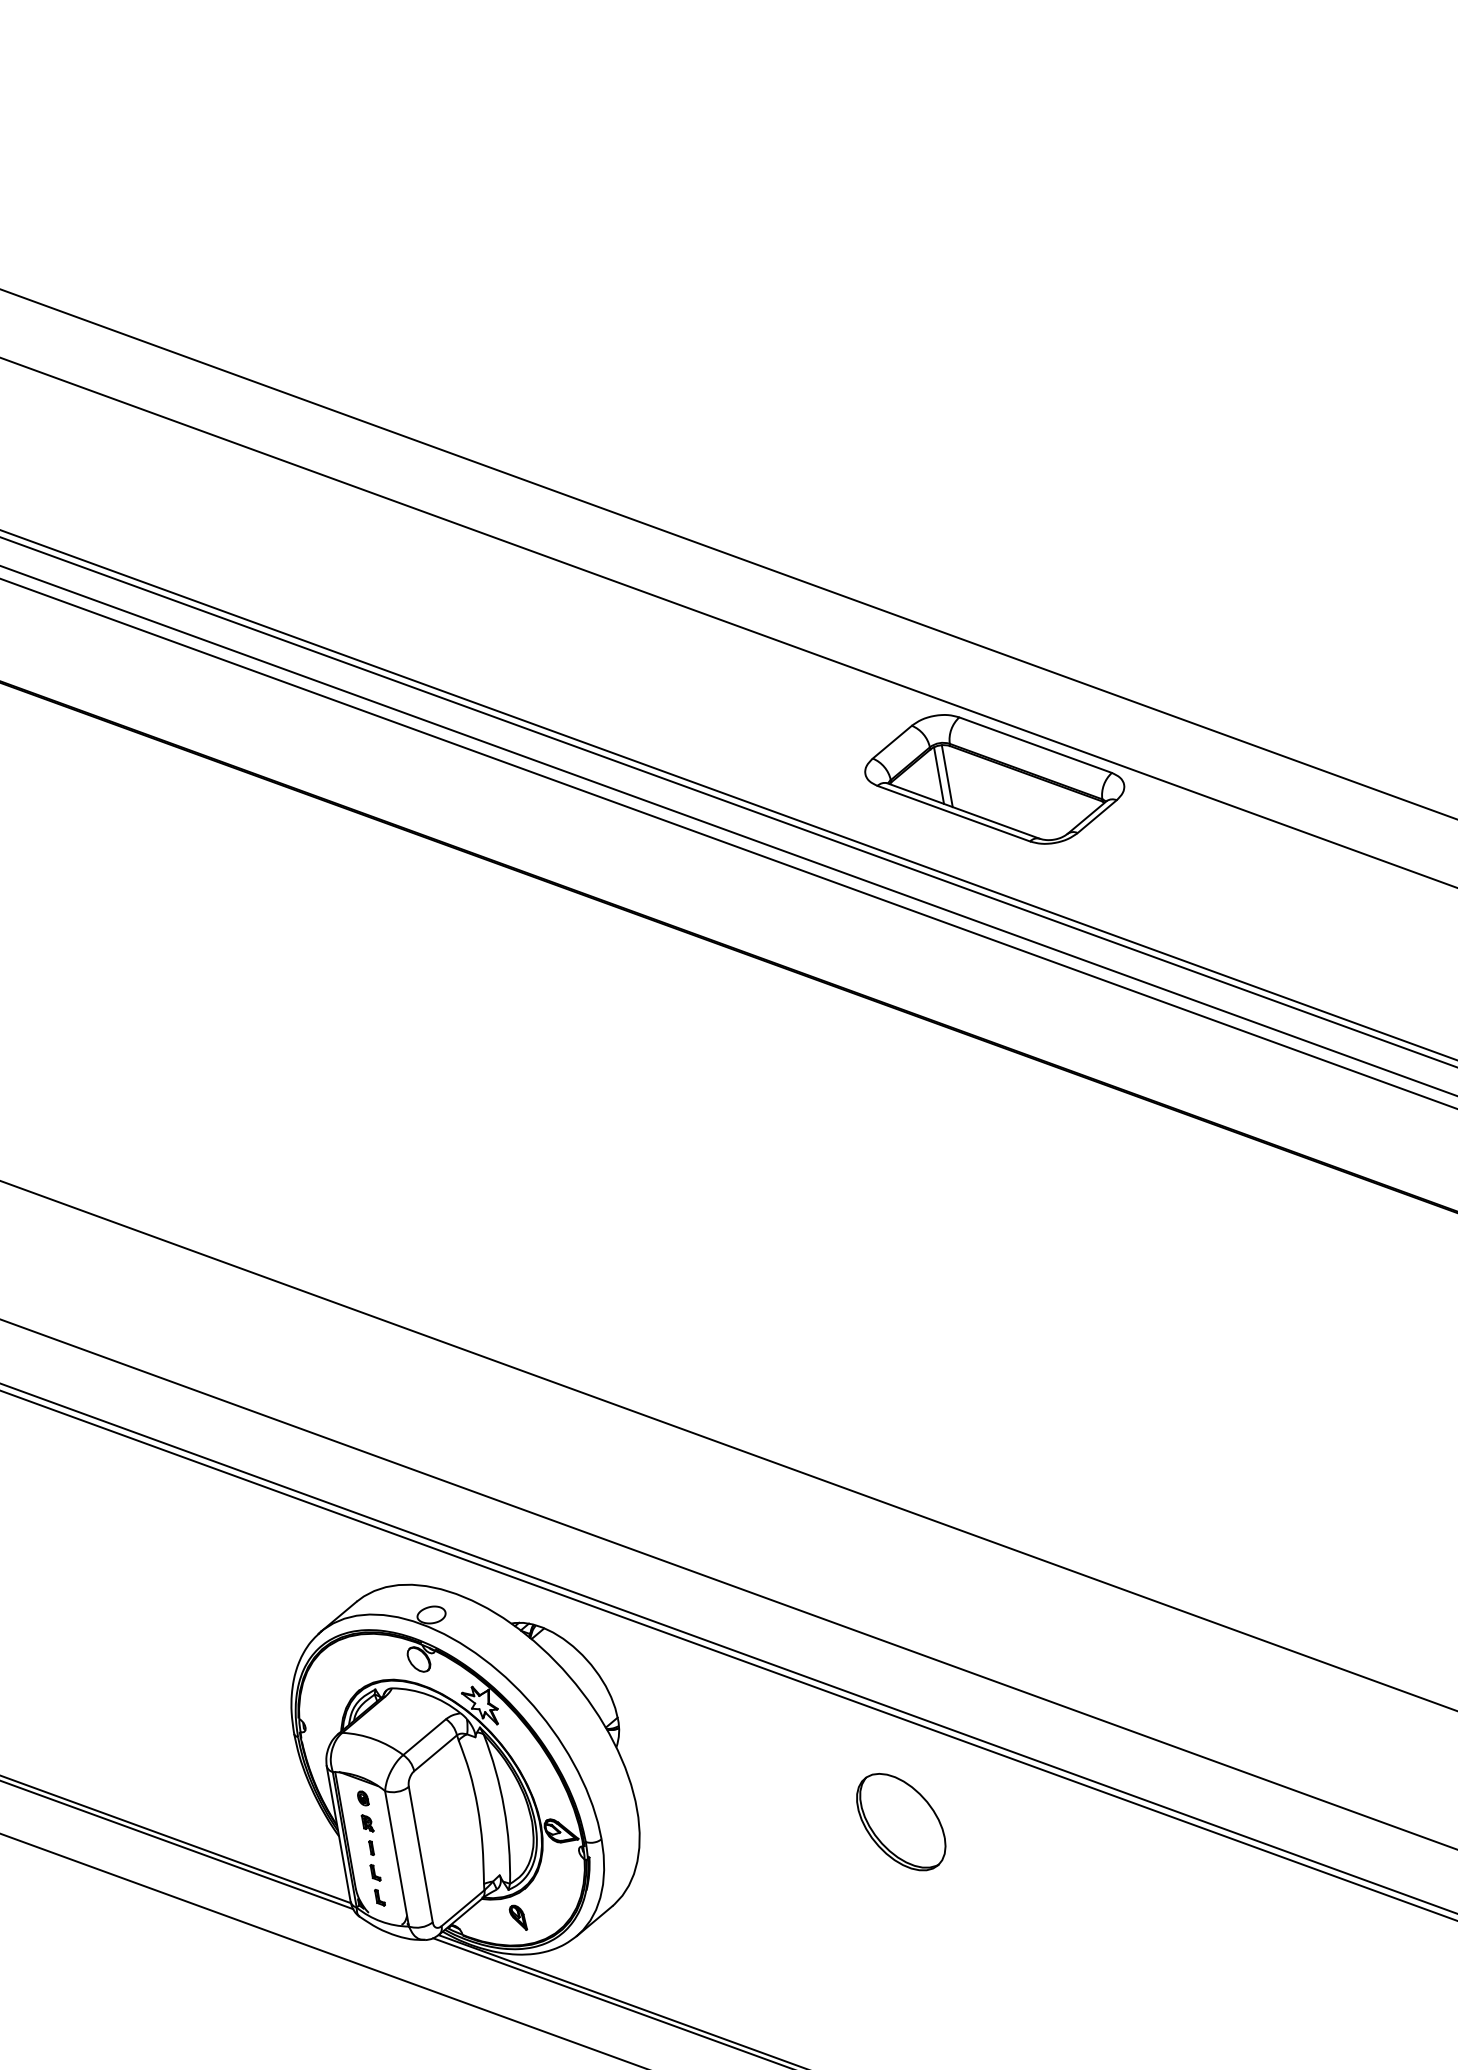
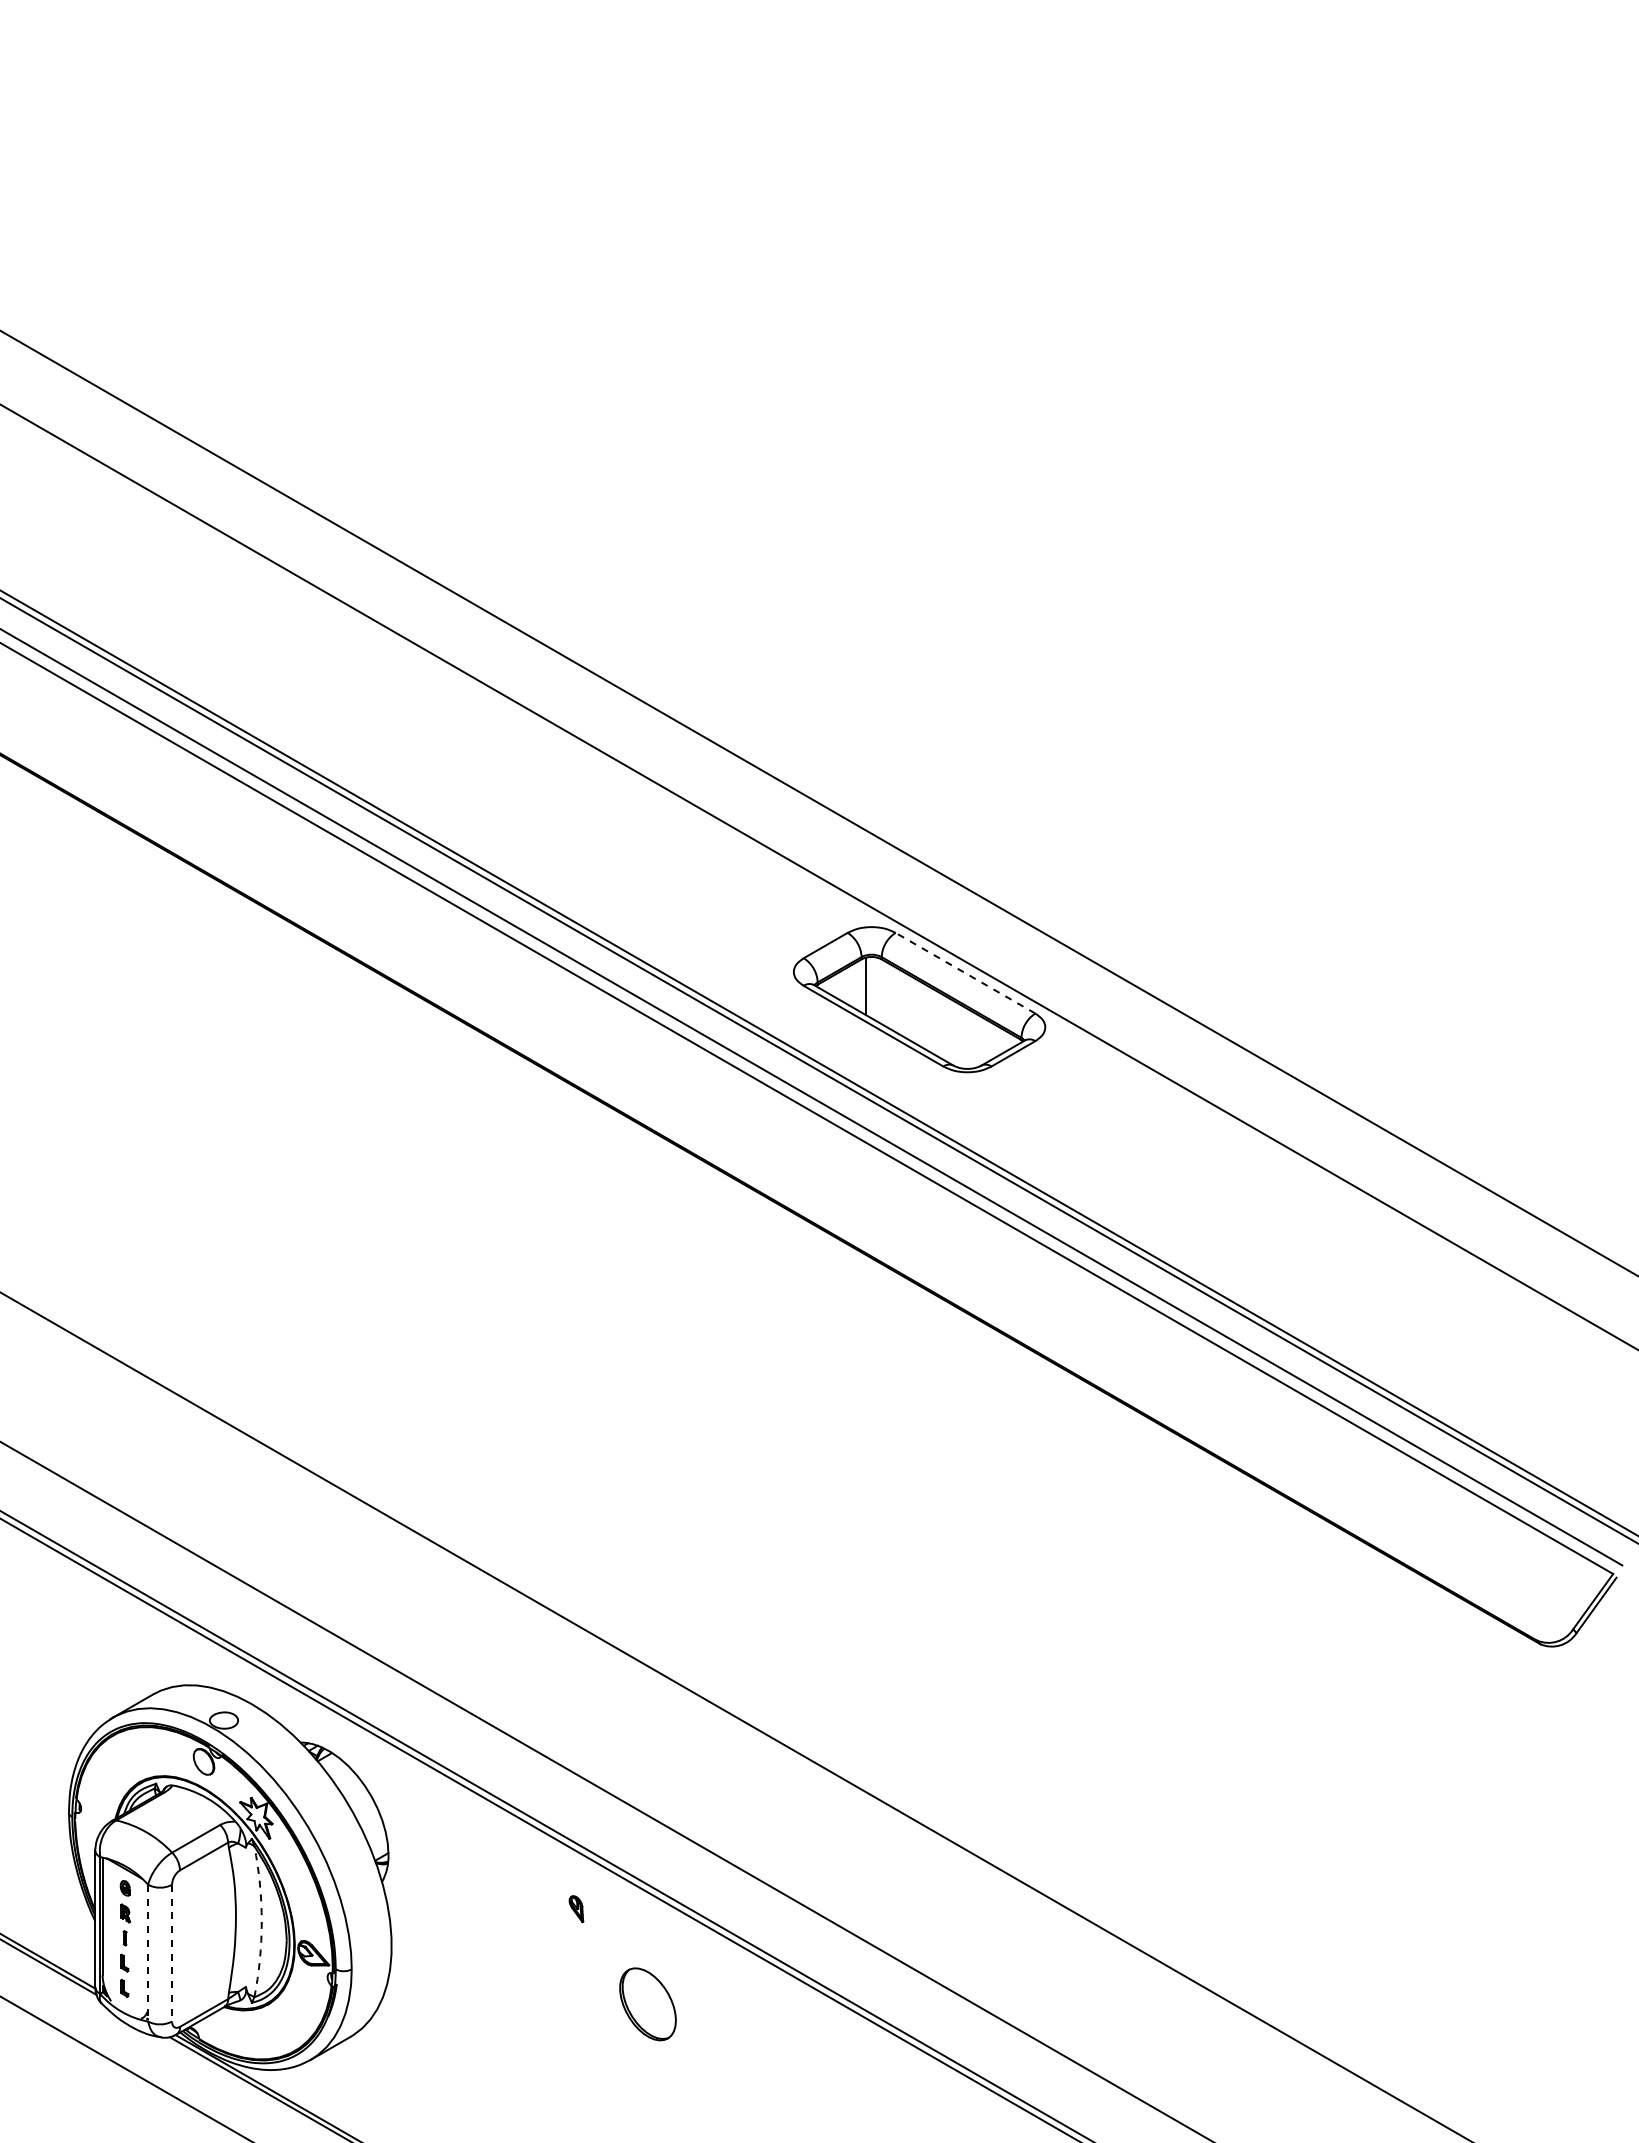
line: (1035, 745) -> (965, 973), solid -> dashed
line: (947, 776) -> (873, 988), removed
arc: (503, 1807) -> (261, 1921), solid -> dashed
part: (900, 1822) -> (647, 2004), size x0.7
line: (421, 1854) -> (172, 1953), solid -> dashed
line: (397, 1859) -> (148, 1953), solid -> dashed
part: (518, 1918) -> (576, 1909), moved

